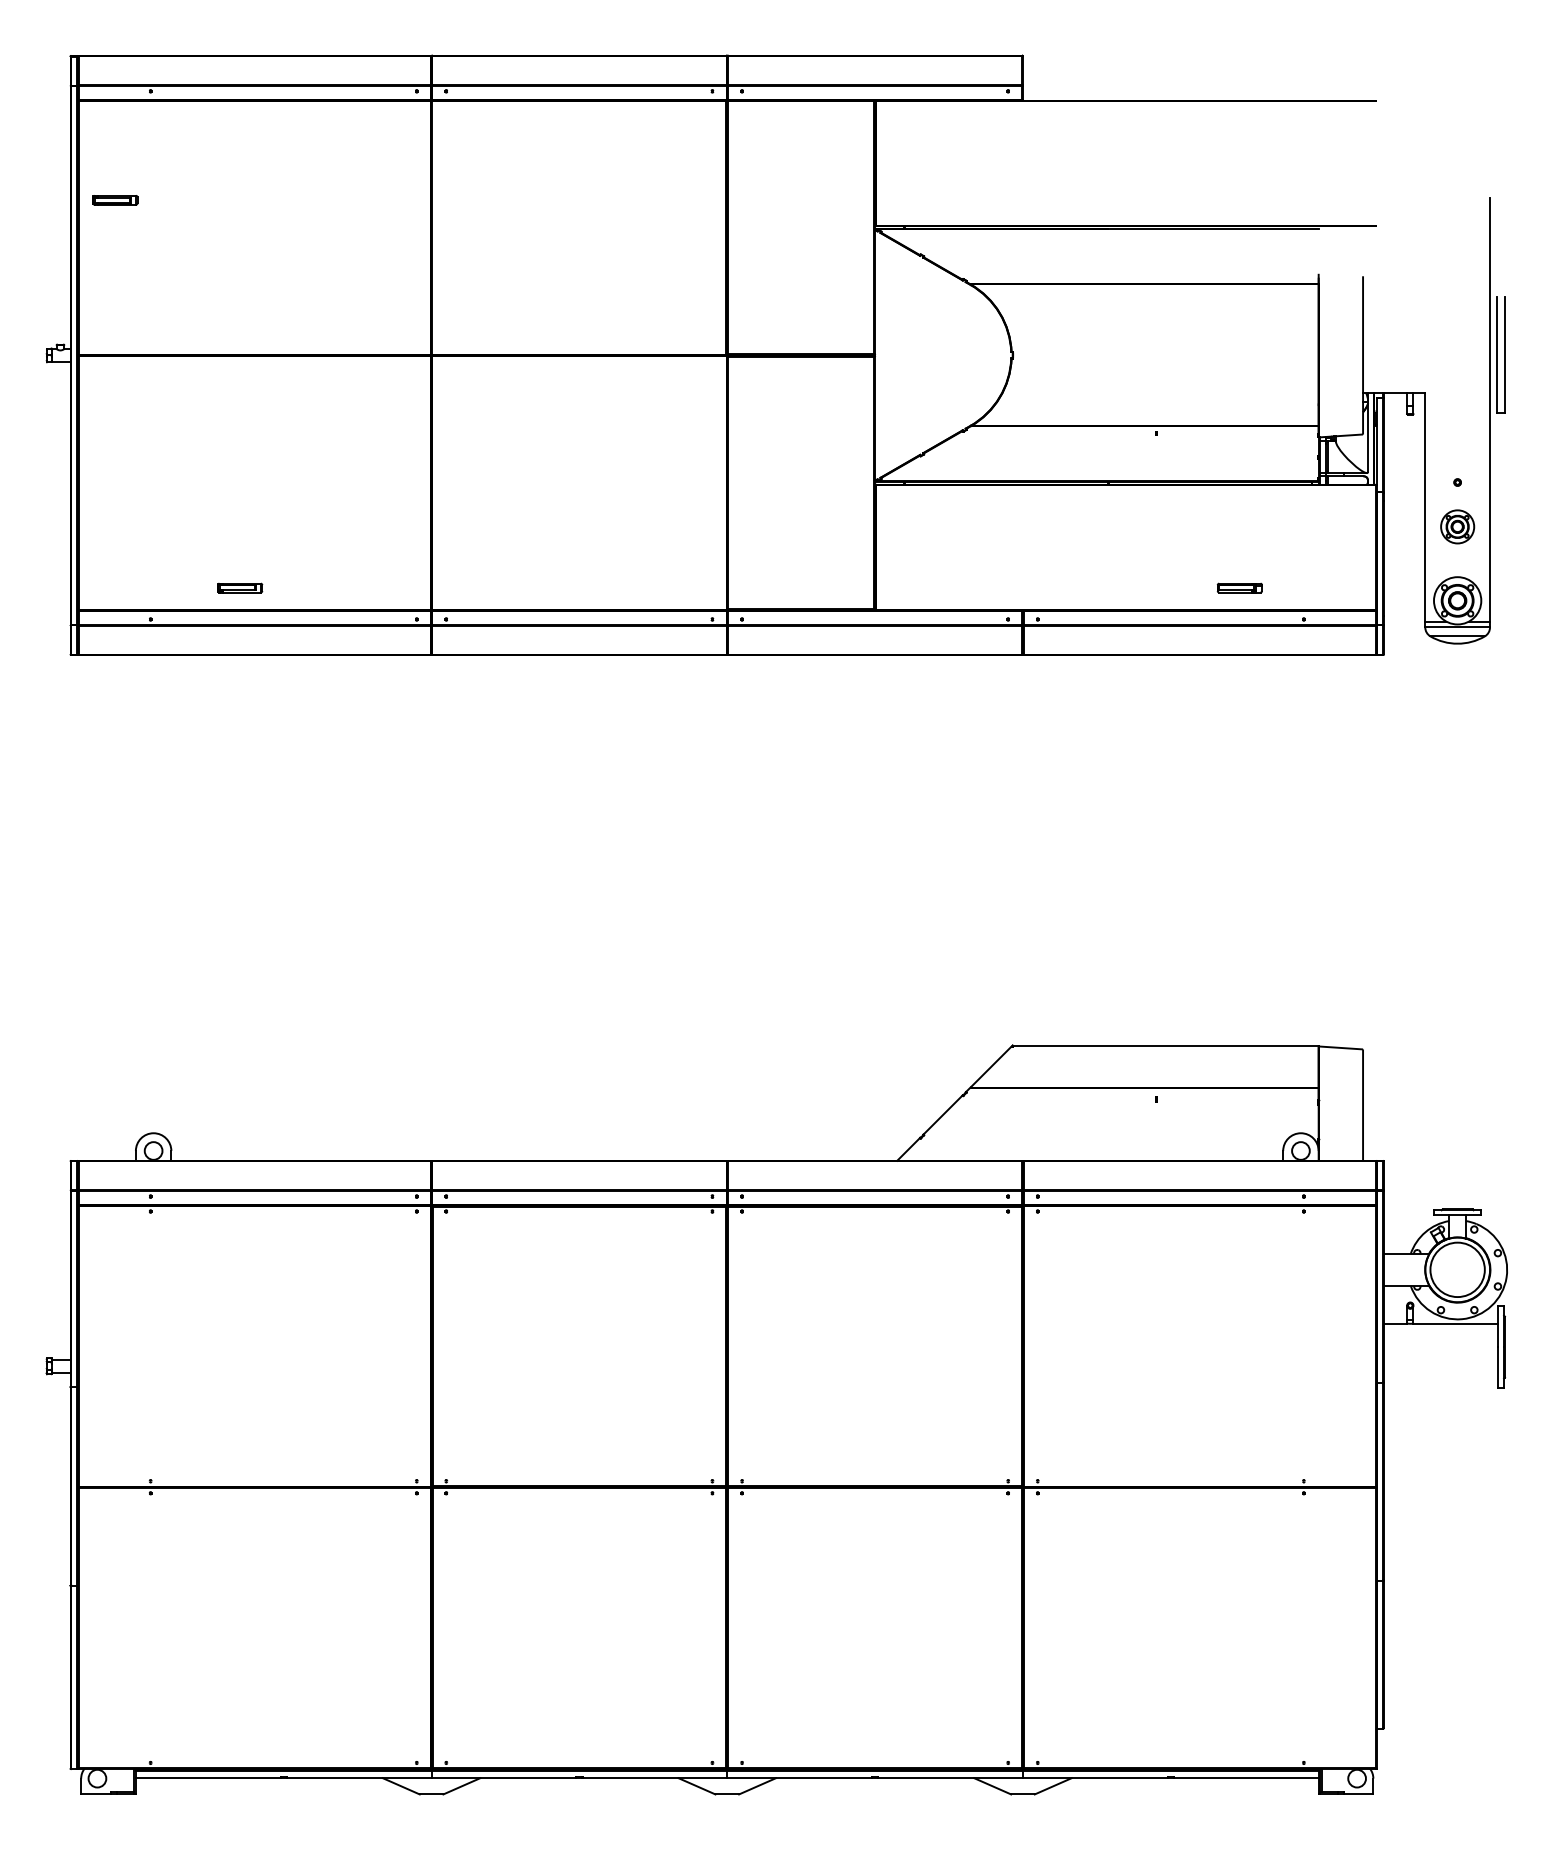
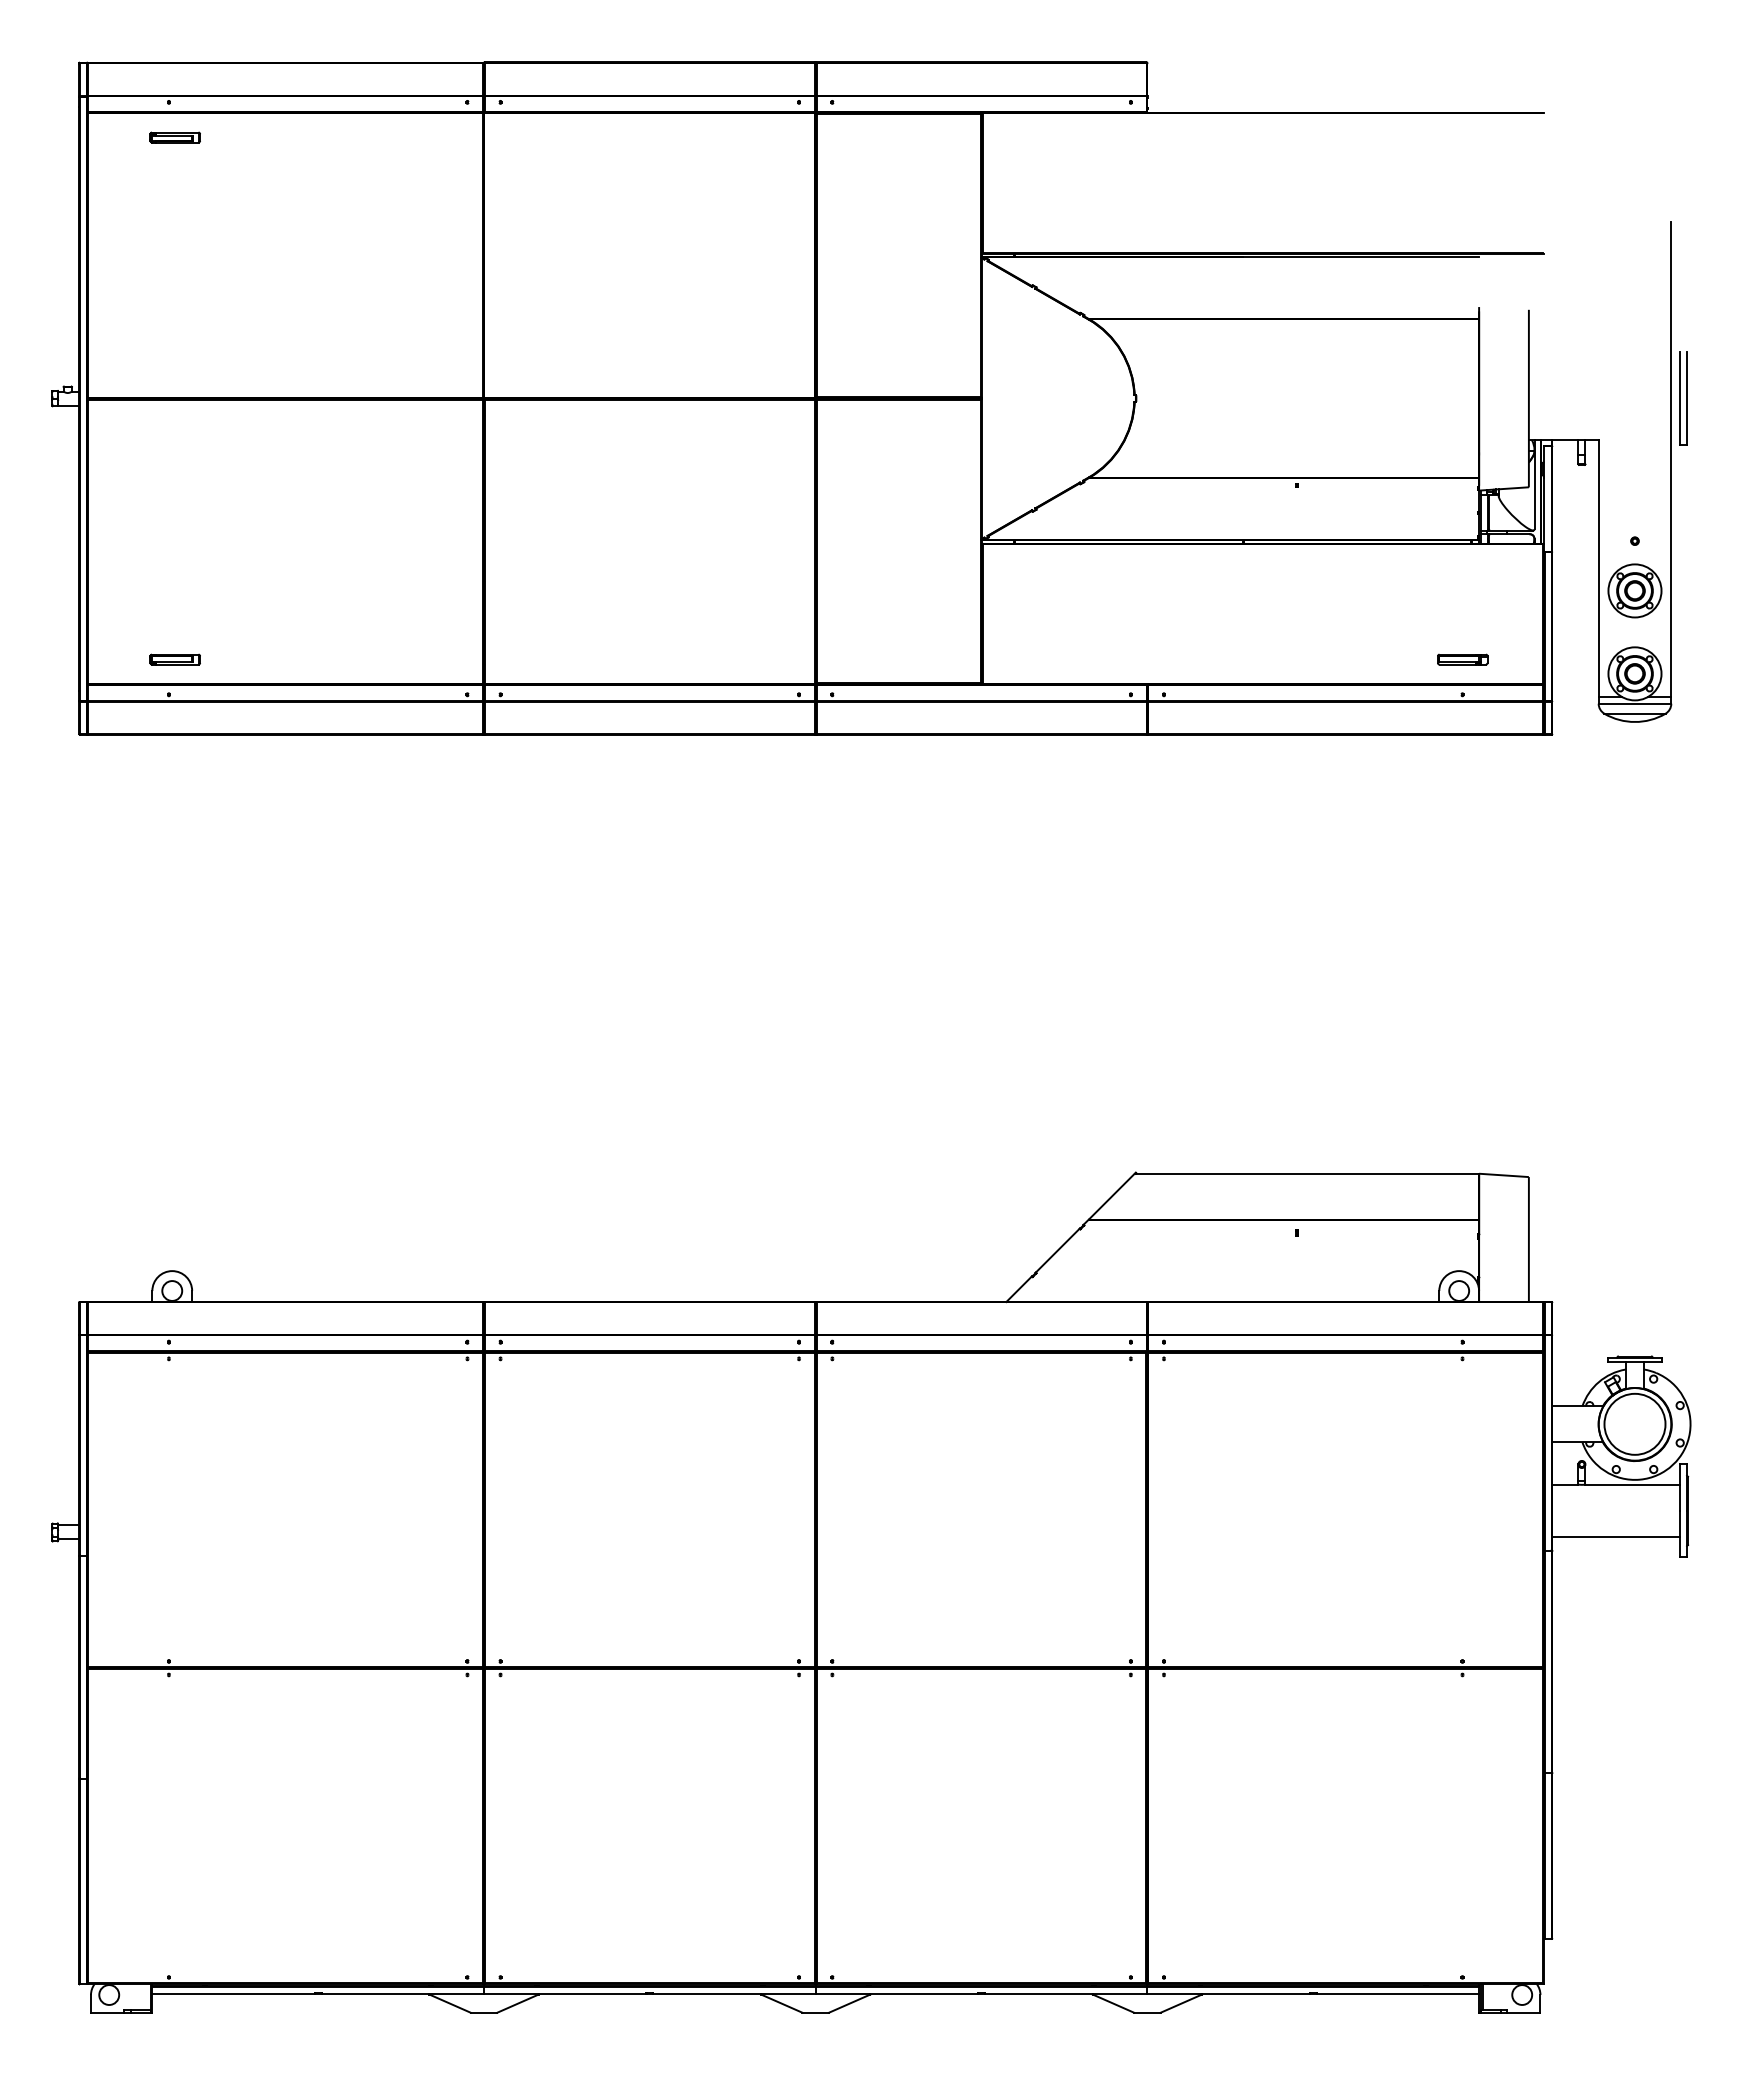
part: (114, 200) -> (174, 137), moved
part: (1500, 355) -> (1683, 398), size x0.71
part: (1457, 526) -> (1634, 590), size x1.43
part: (239, 588) -> (174, 659), moved
part: (1239, 588) -> (1462, 659), moved
line: (1441, 1370) -> (1616, 1537), added

